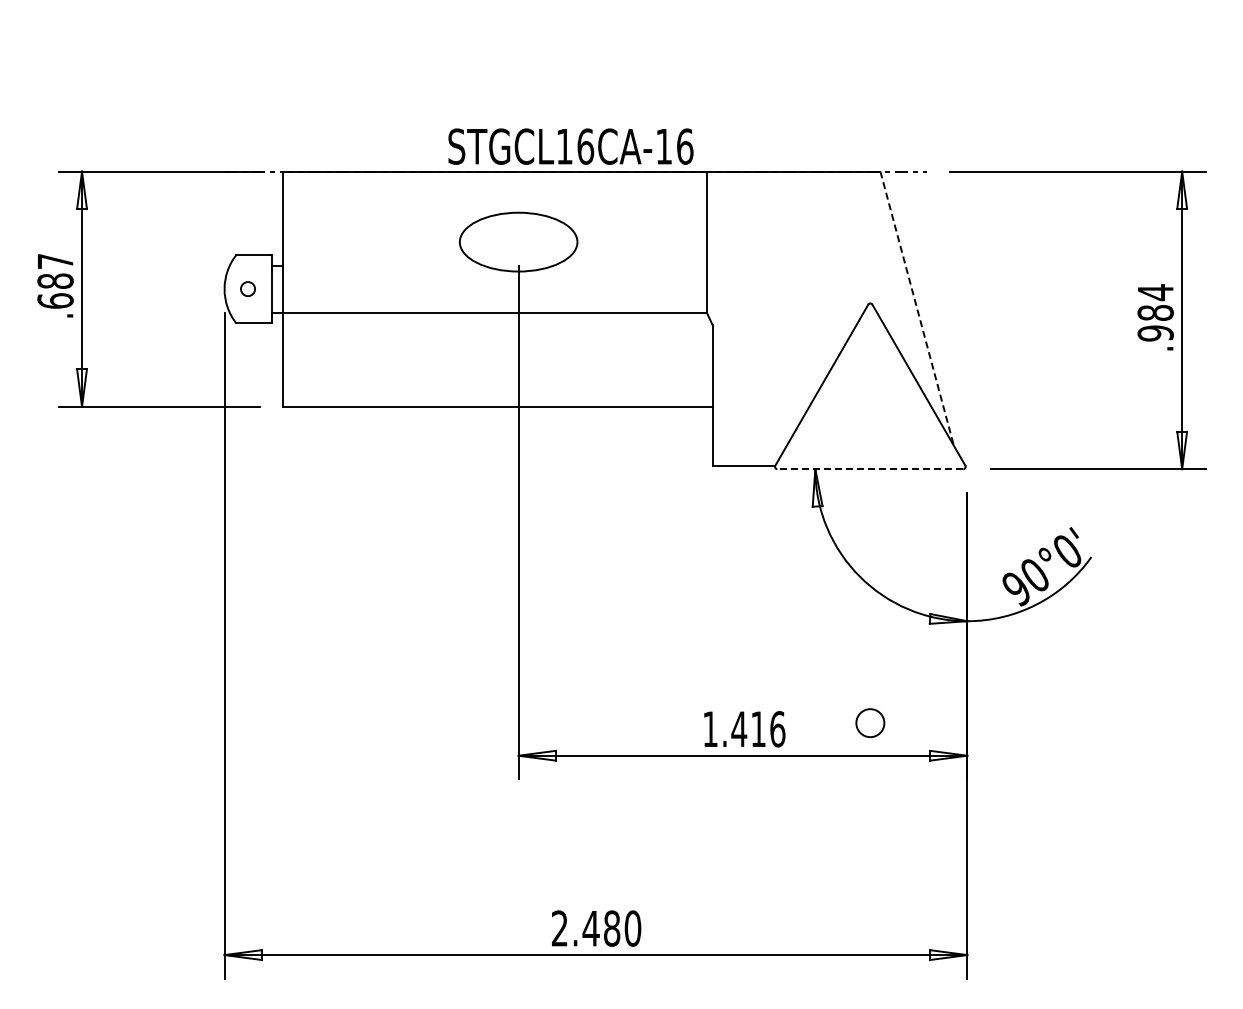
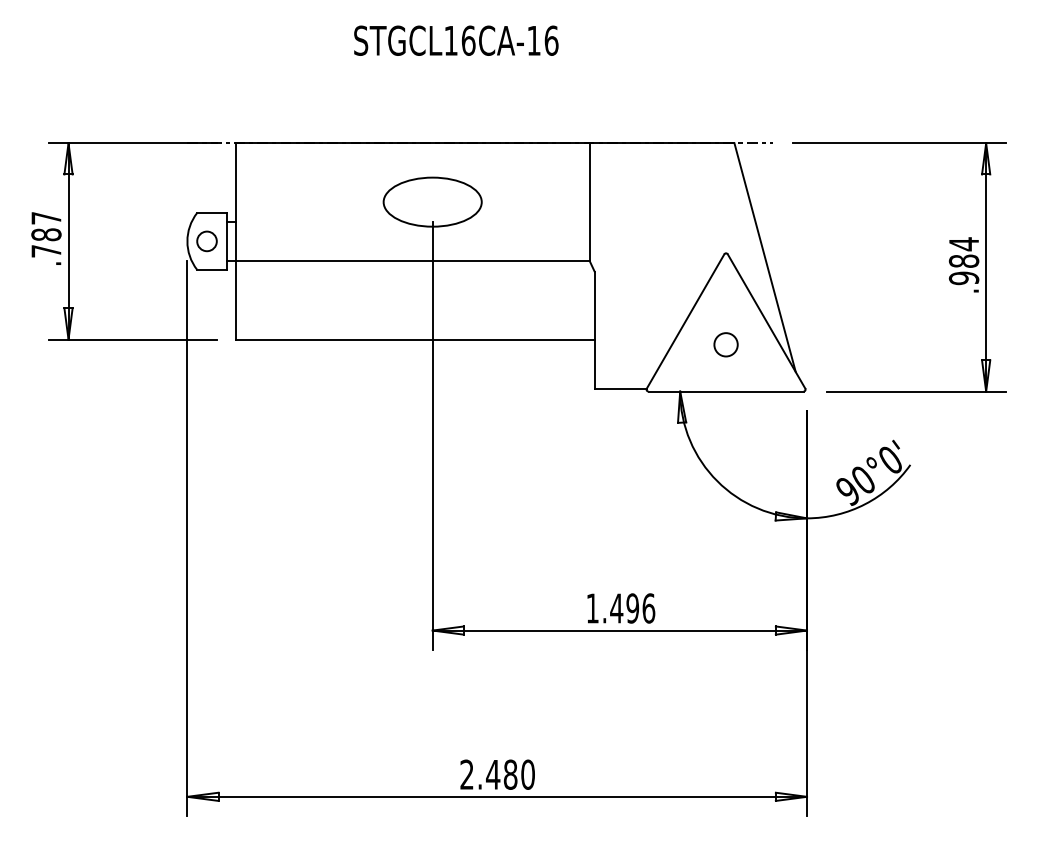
text: (570, 146) -> (455, 40), moved
circle: (247, 288) -> (206, 240), size x1.67
text: (55, 300) -> (46, 250), .687 -> .787
line: (917, 308) -> (765, 257), dashed -> solid
line: (870, 469) -> (726, 391), dashed -> solid
circle: (870, 722) -> (726, 344), moved
text: (758, 729) -> (632, 608), 1.416 -> 1.496

